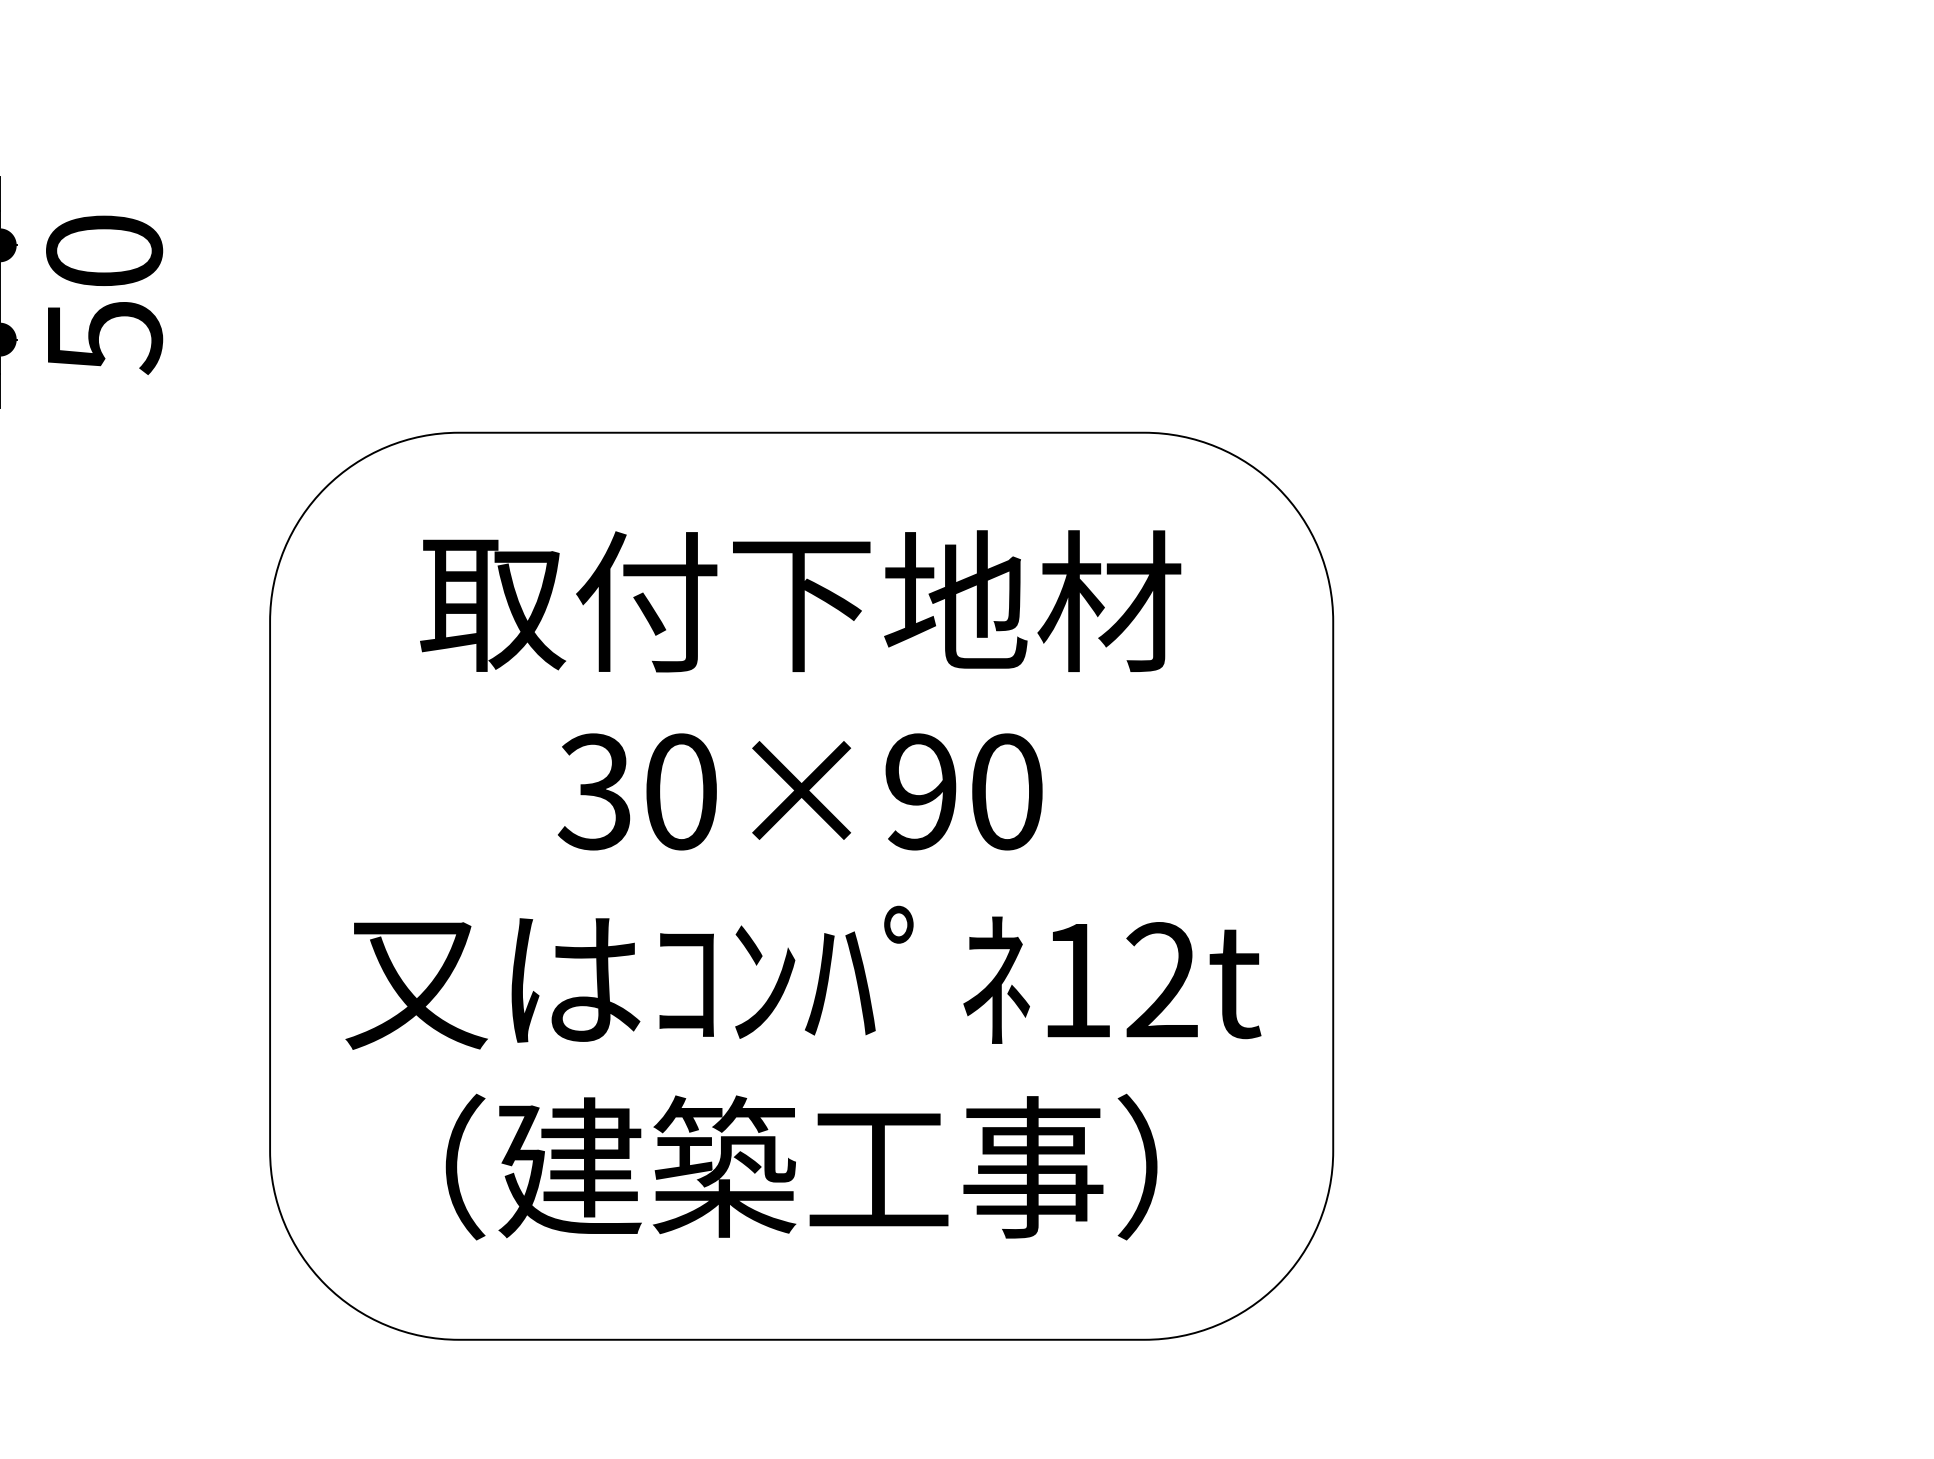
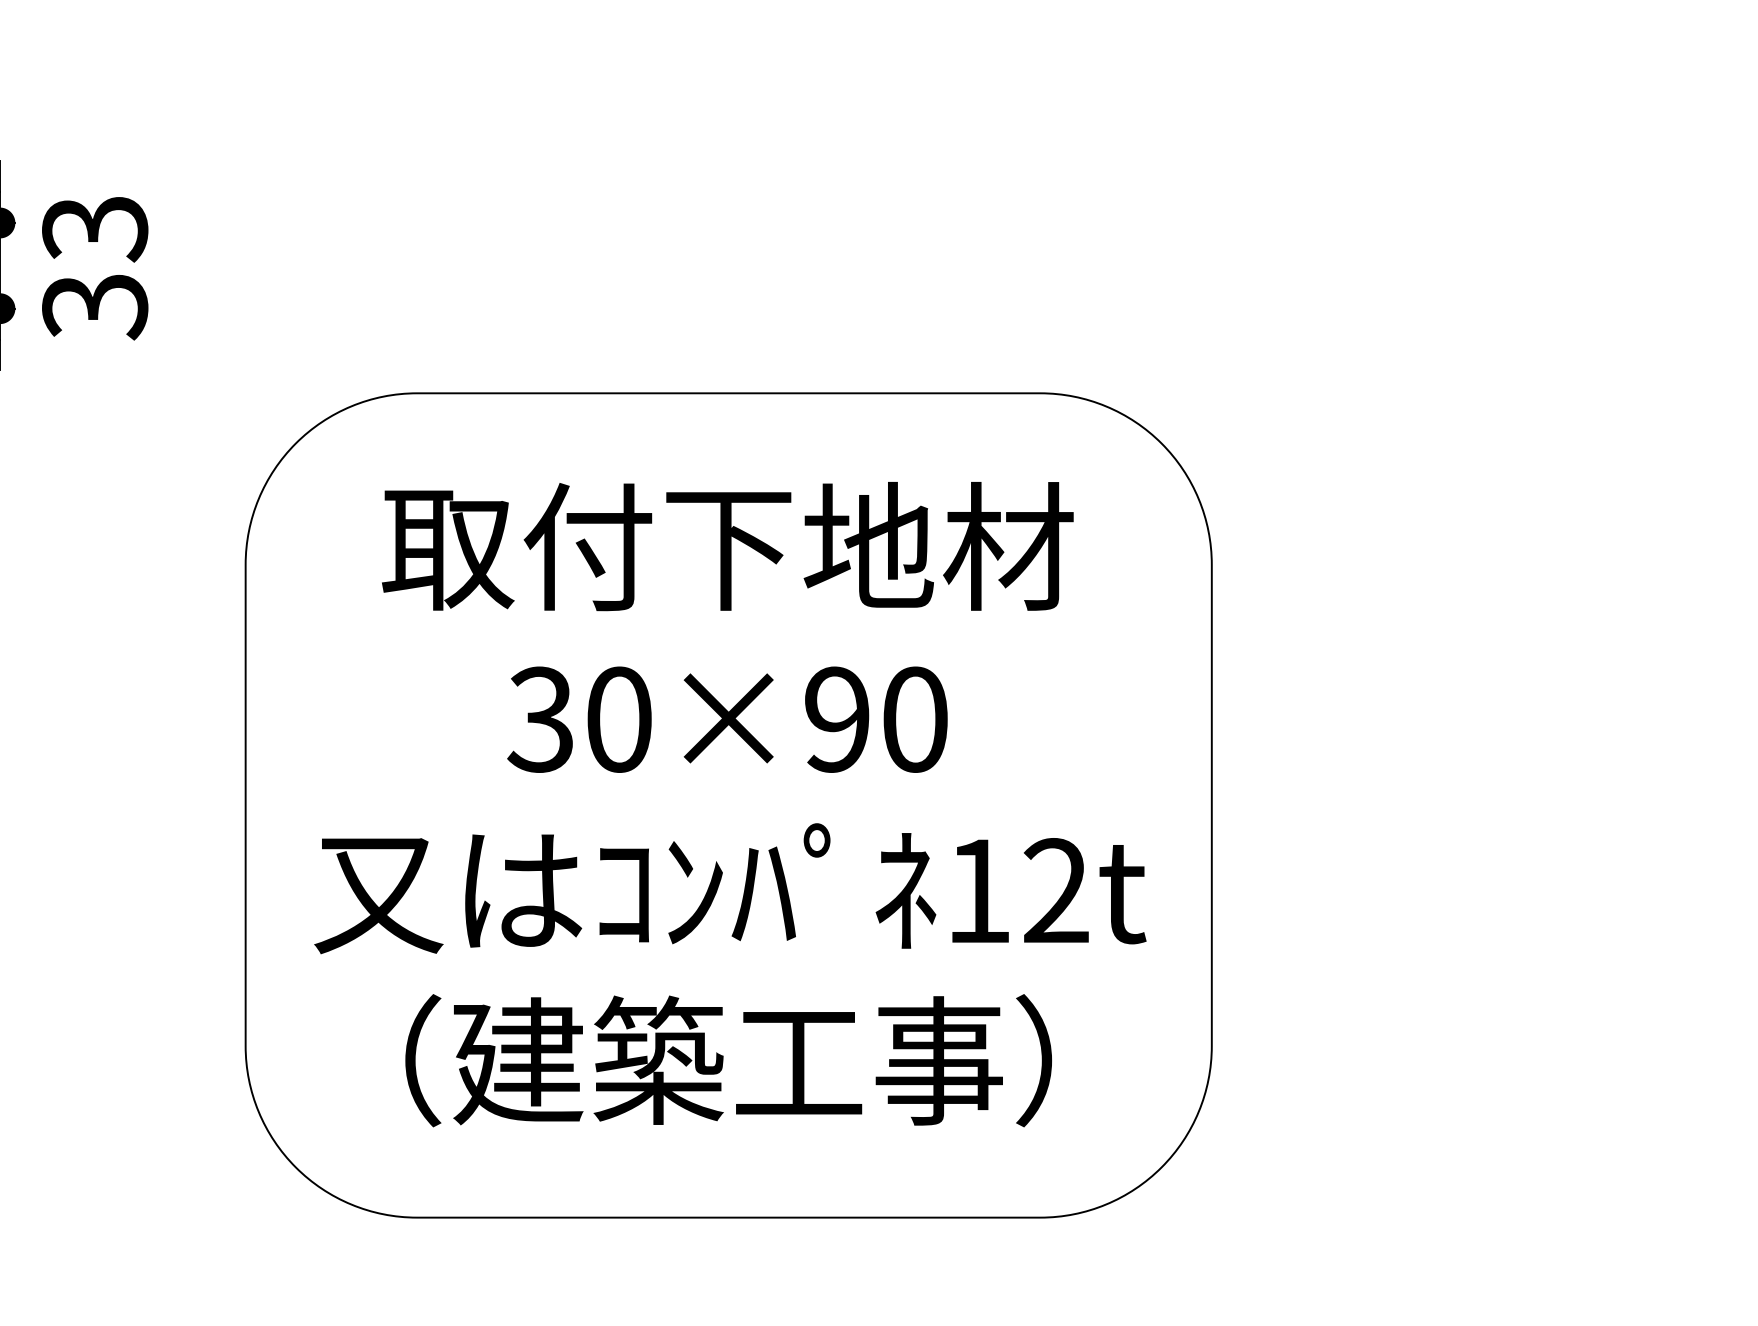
text: (104, 294) -> (95, 267), 50 -> 33

